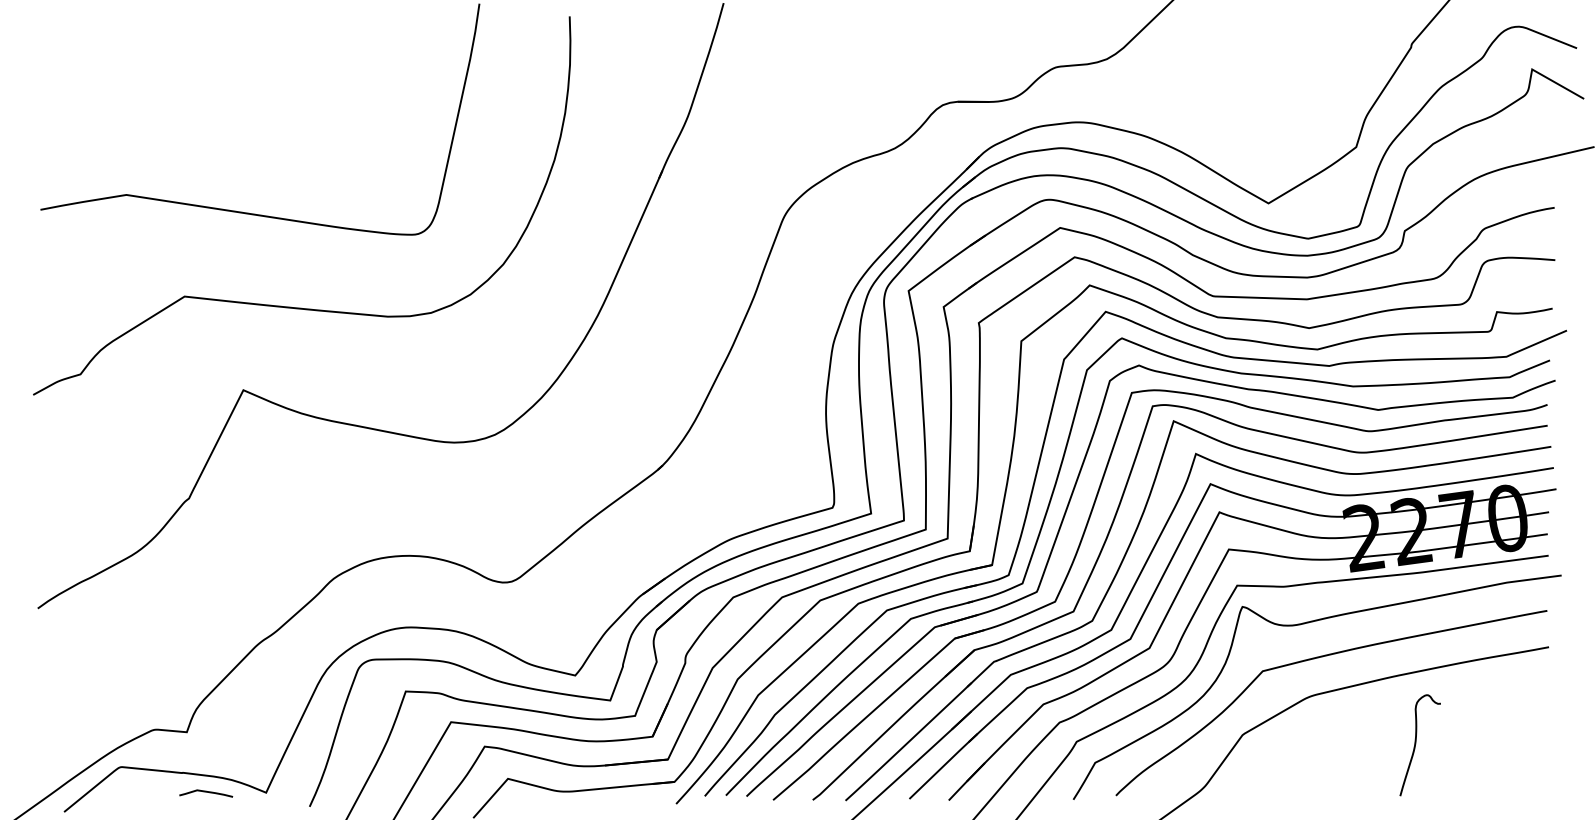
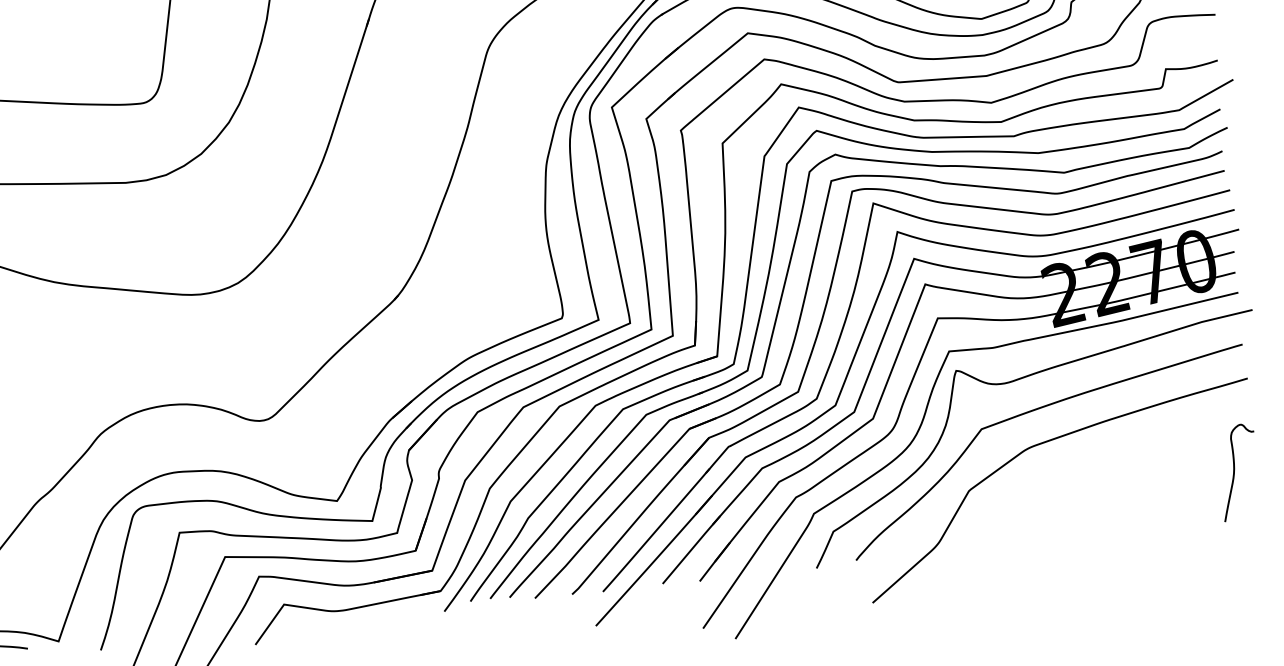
curve: (1416, 744) -> (1235, 472), moved

